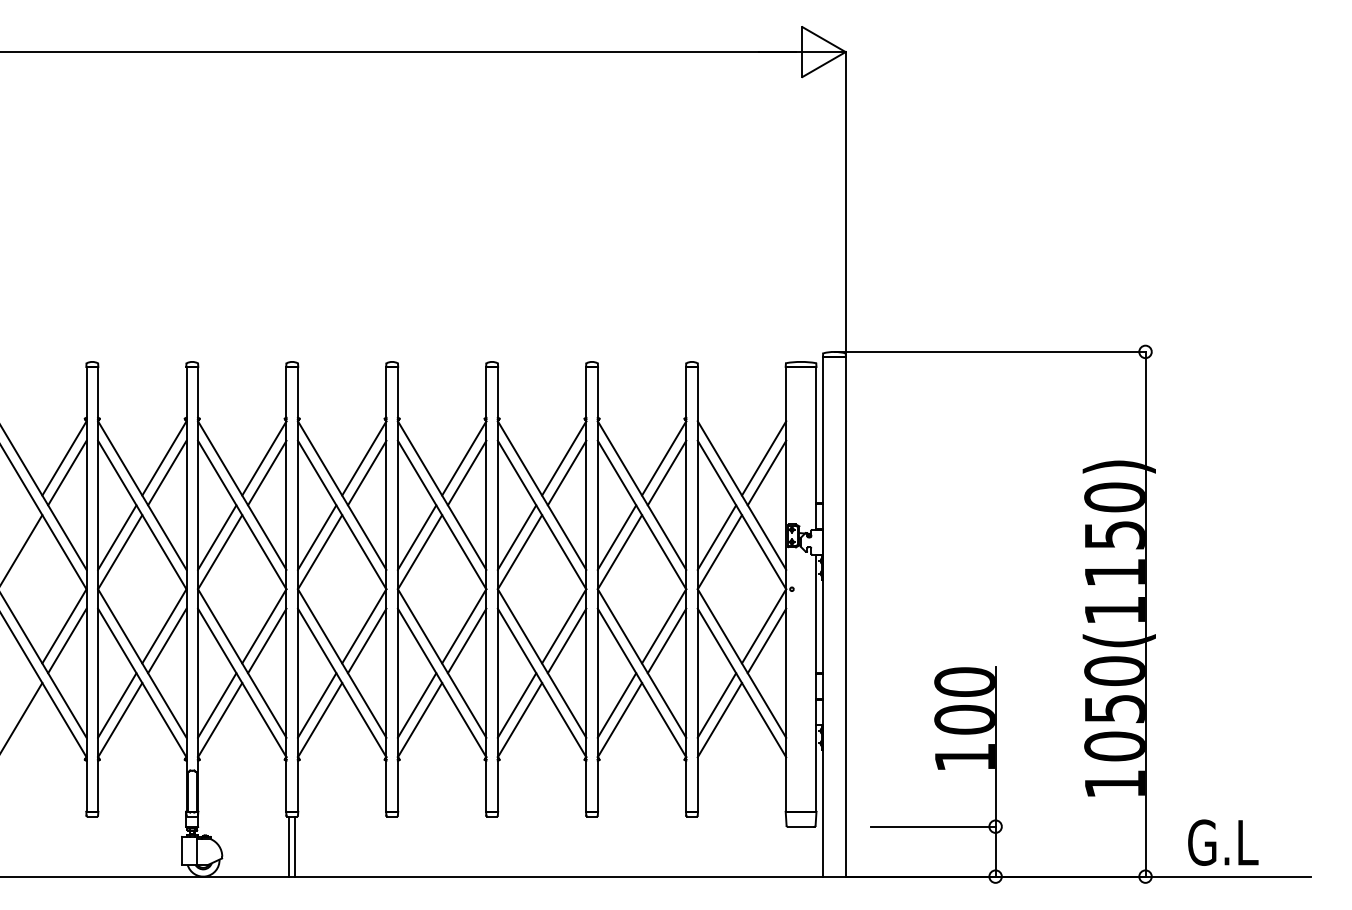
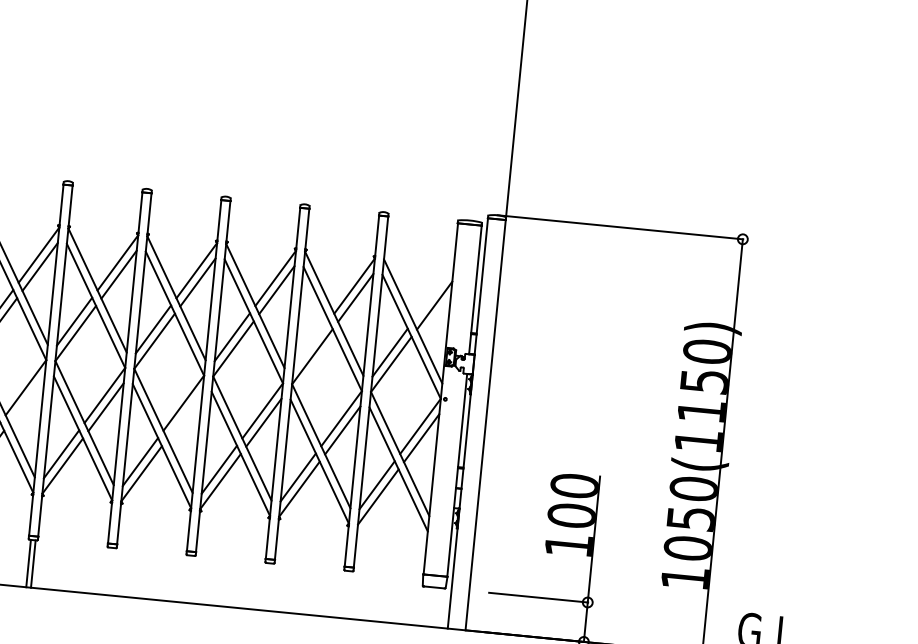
line: (764, 458) -> (433, 293), removed
line: (616, 537) -> (310, 344), removed
line: (267, 640) -> (27, 399), removed
line: (466, 640) -> (184, 414), removed

